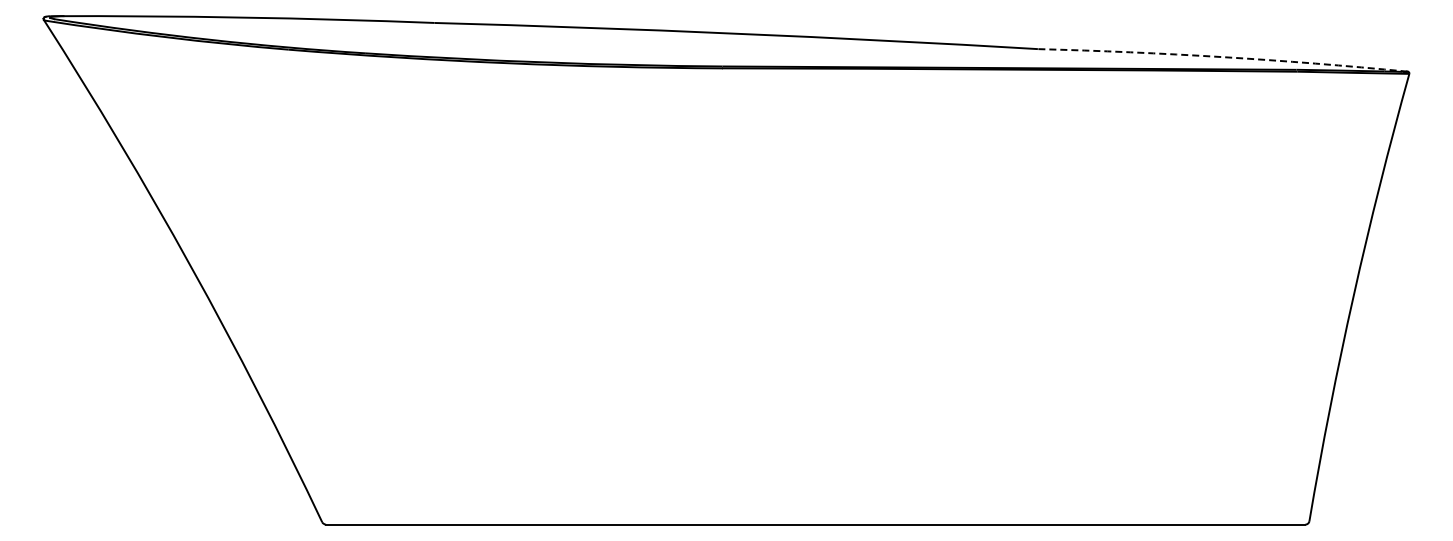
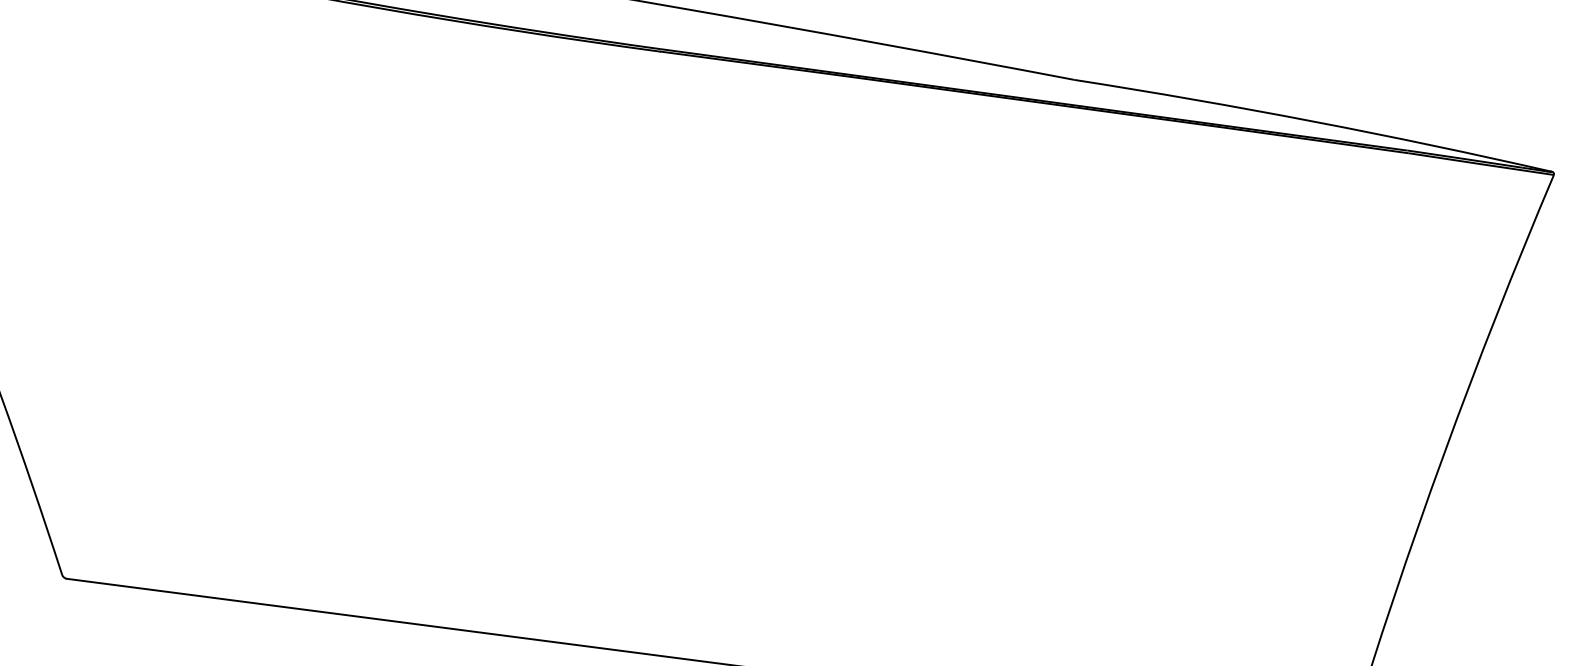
arc: (1222, 57) -> (1313, 122), dashed -> solid

